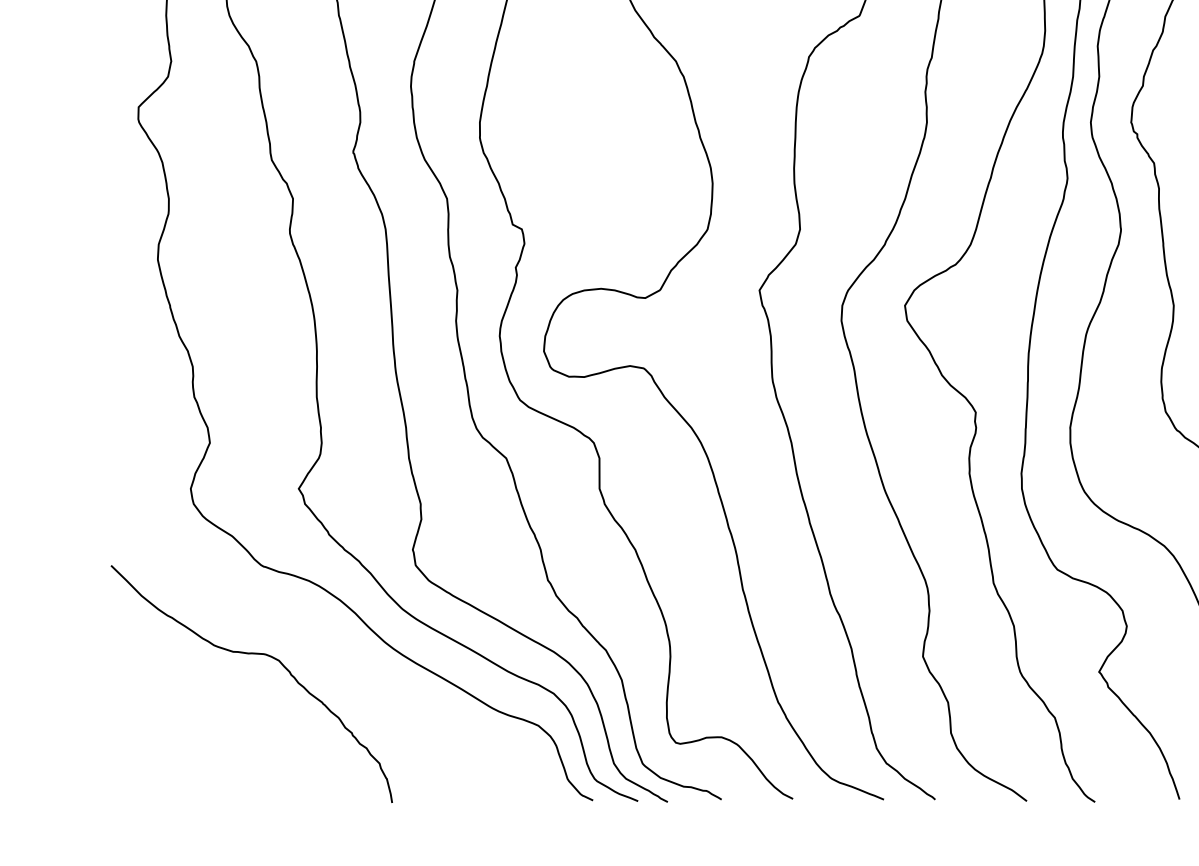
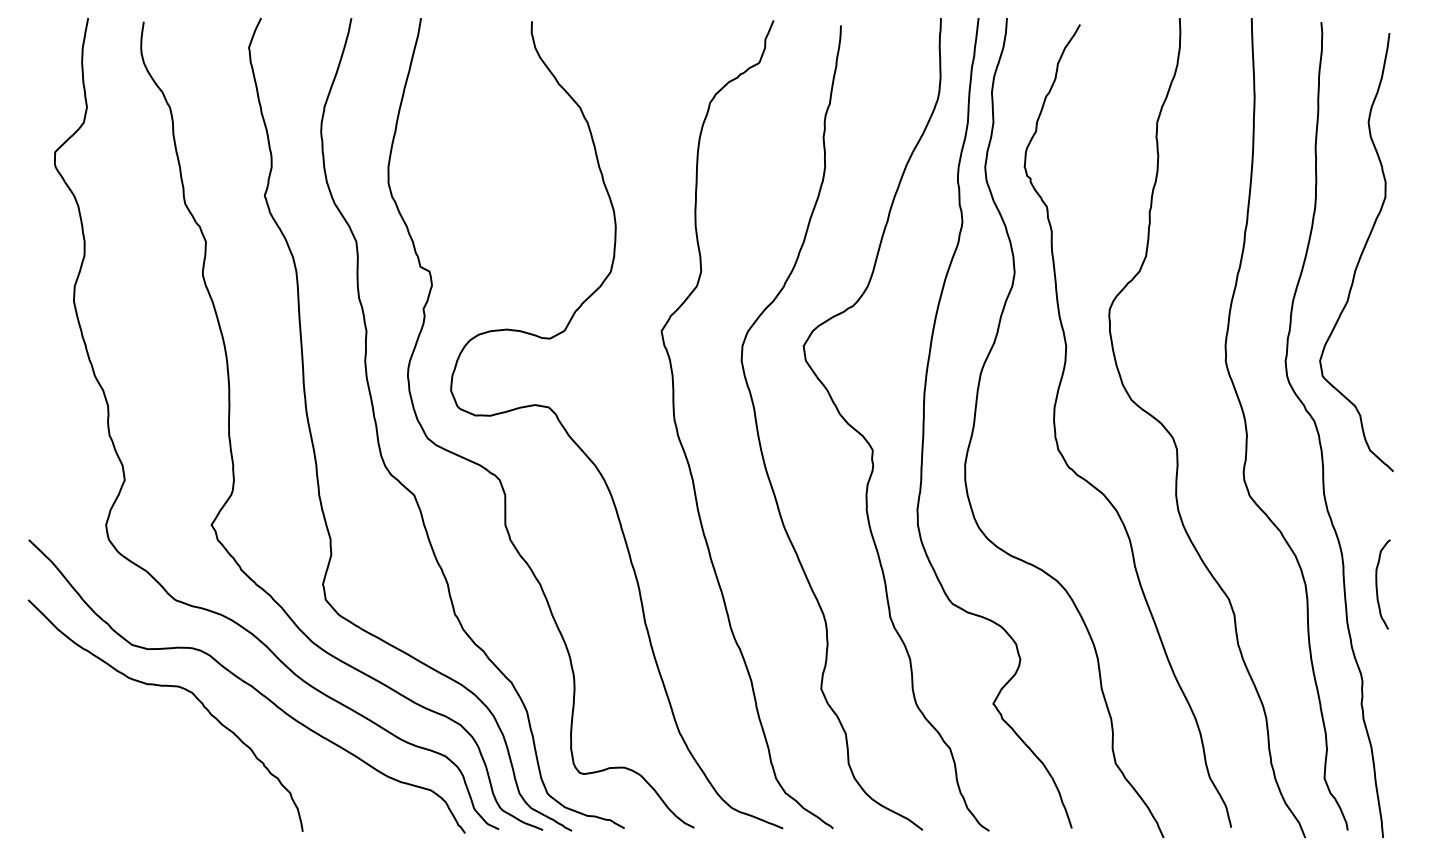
curve: (334, 652) -> (246, 684), added

